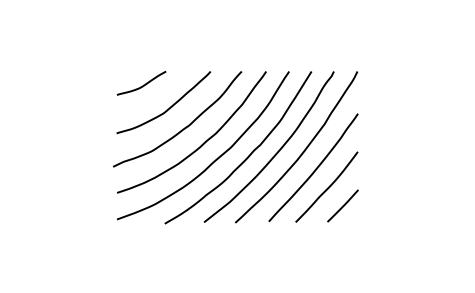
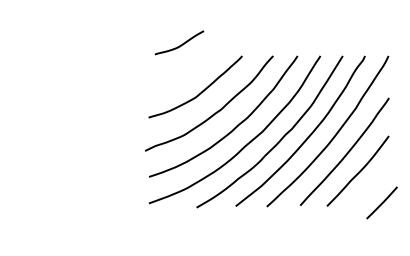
curve: (143, 84) -> (181, 44), moved
line: (342, 205) -> (381, 202), moved

